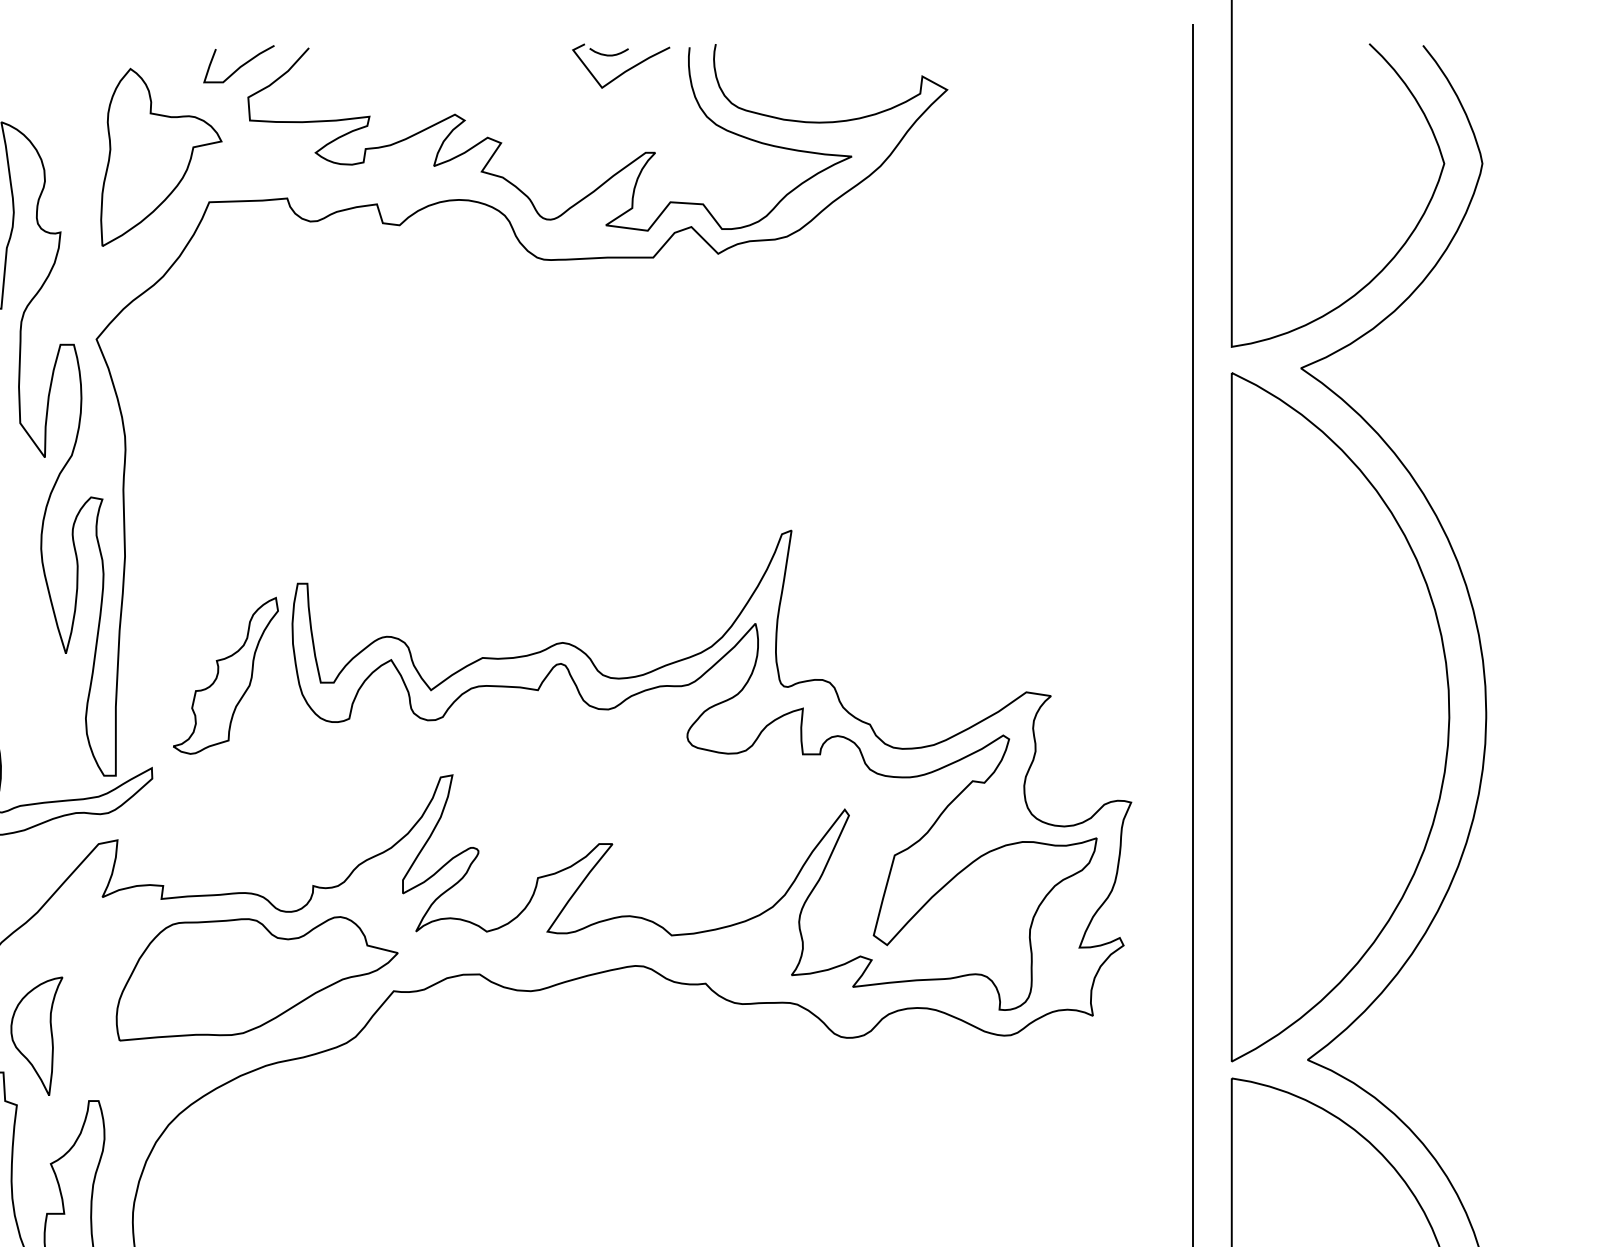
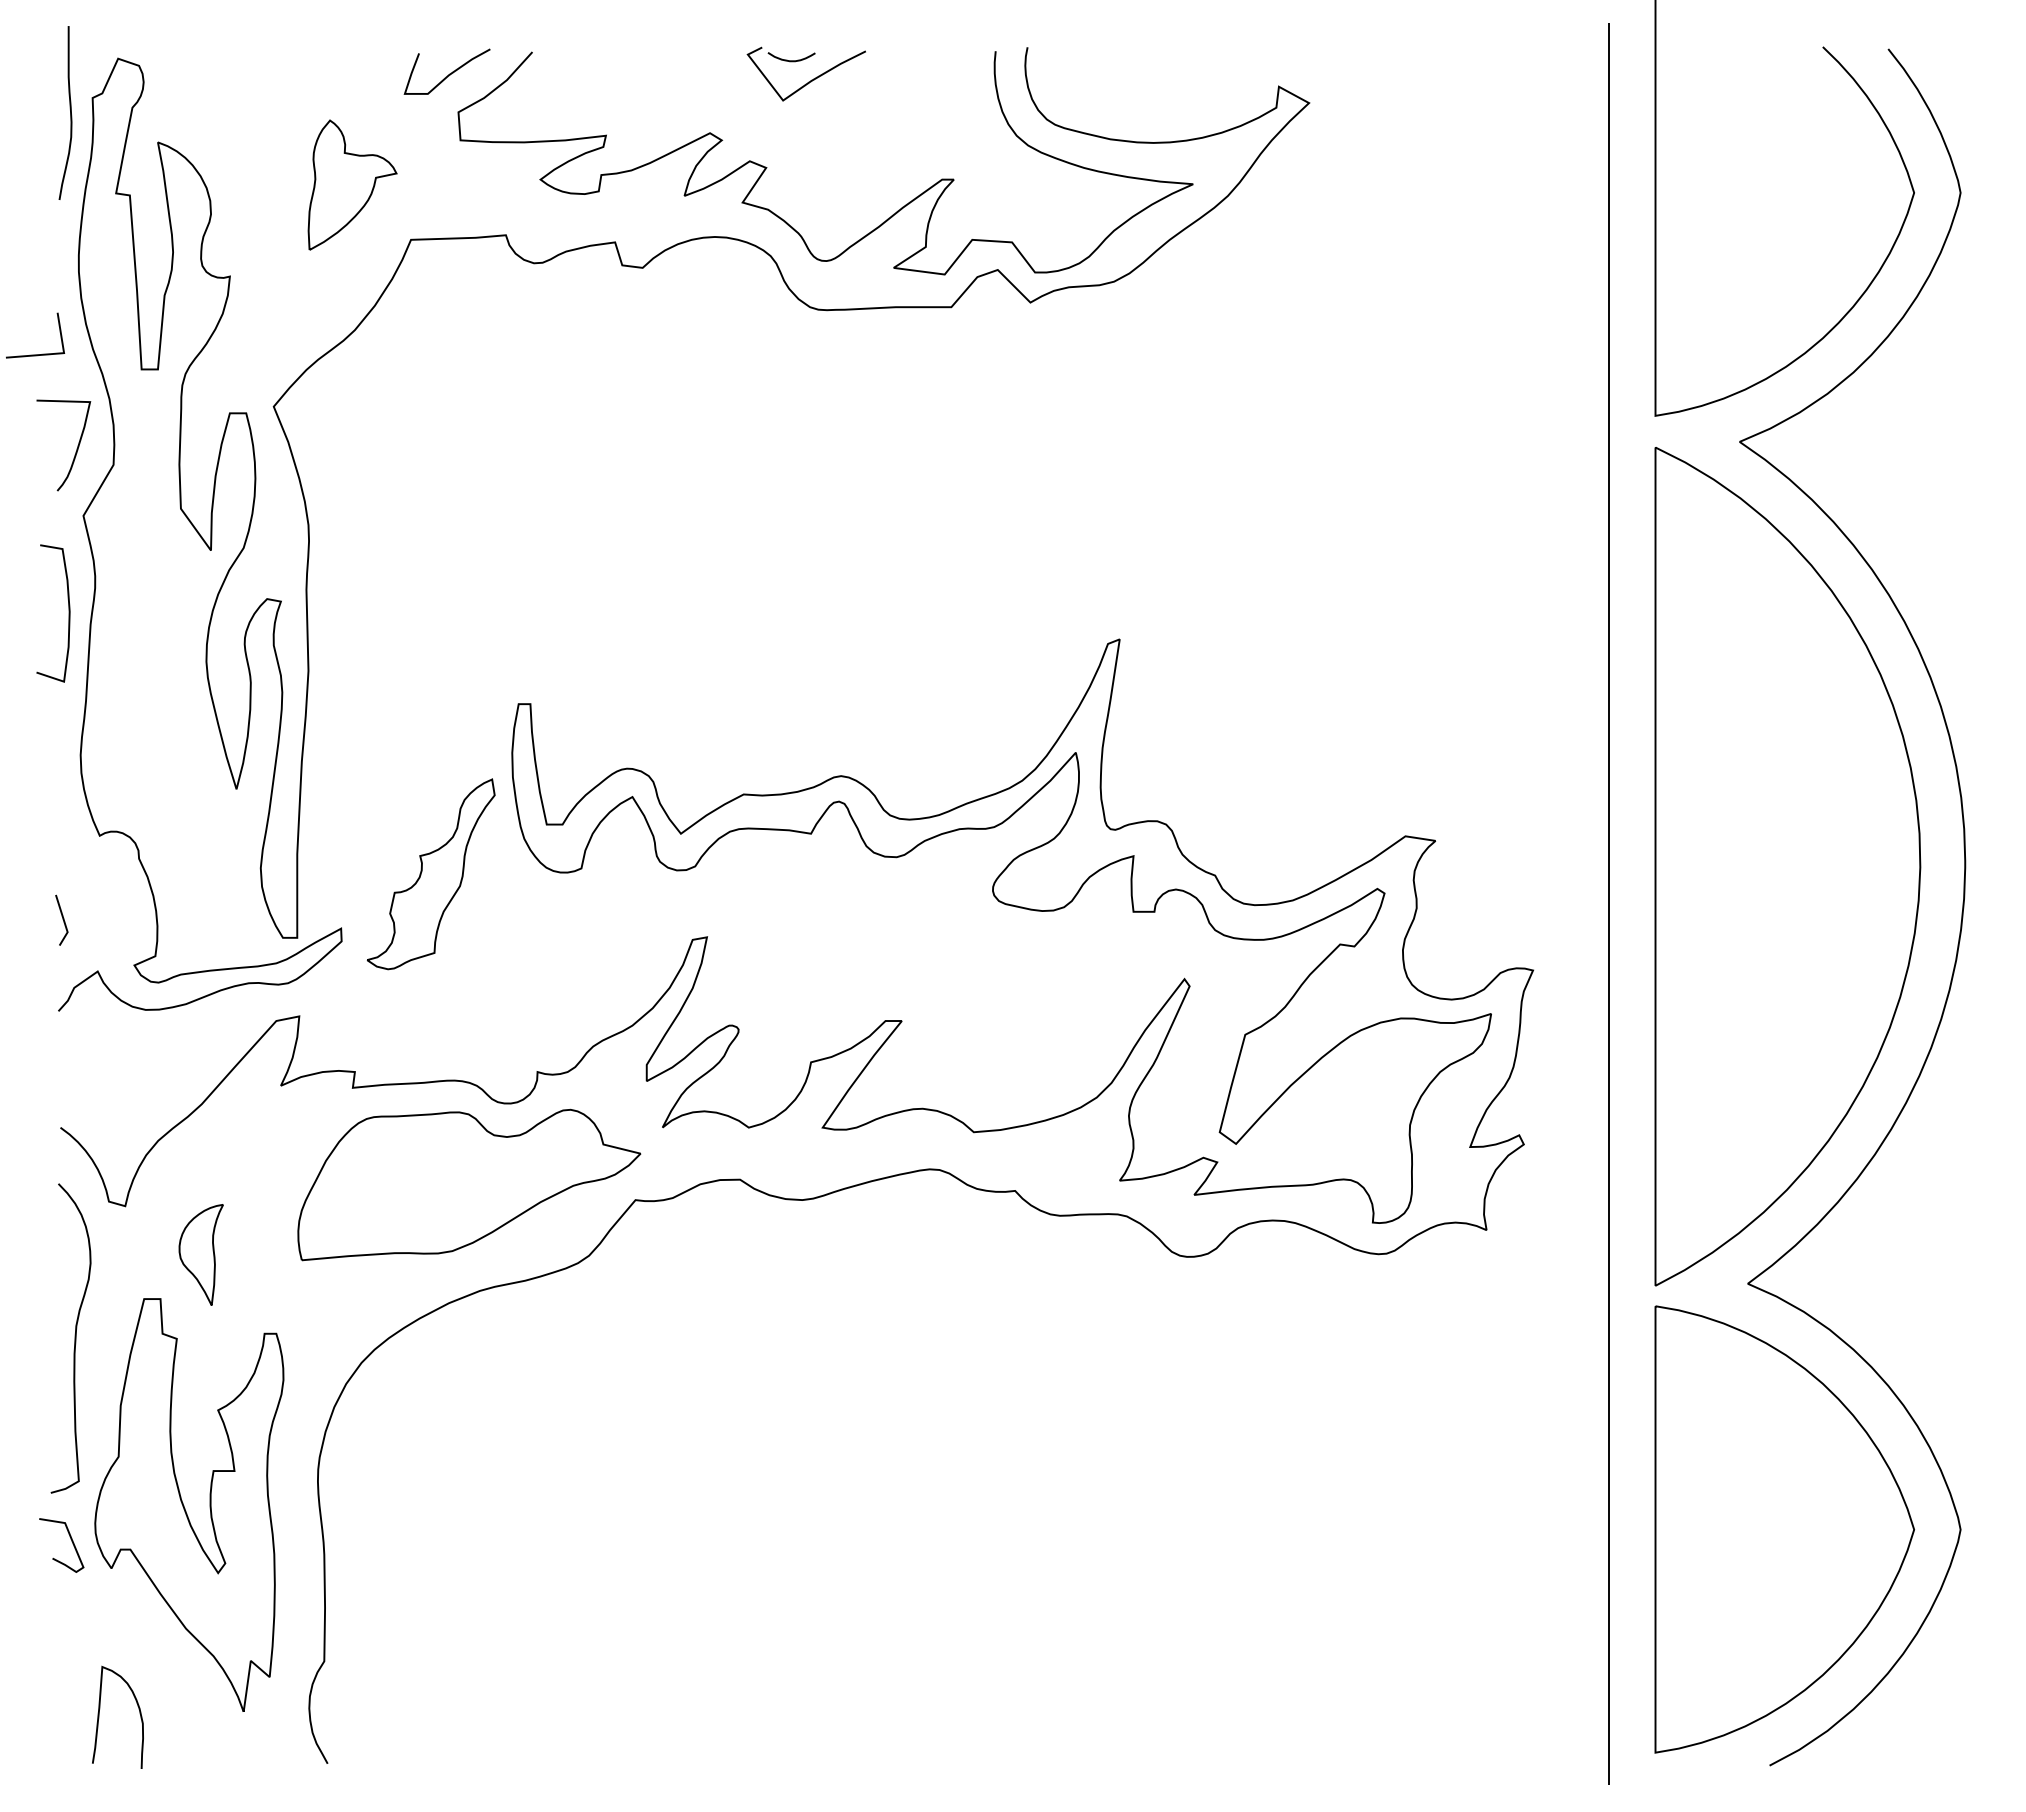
part: (625, 70) -> (811, 79), moved
part: (161, 156) -> (352, 184), size x0.6
part: (225, 676) -> (430, 874), moved
part: (37, 1035) -> (201, 1254), size x0.7

